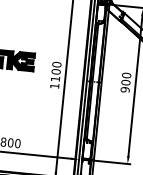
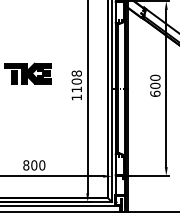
text: (56, 64) -> (76, 73), 1100 -> 1108
text: (125, 89) -> (155, 93), 900 -> 600

